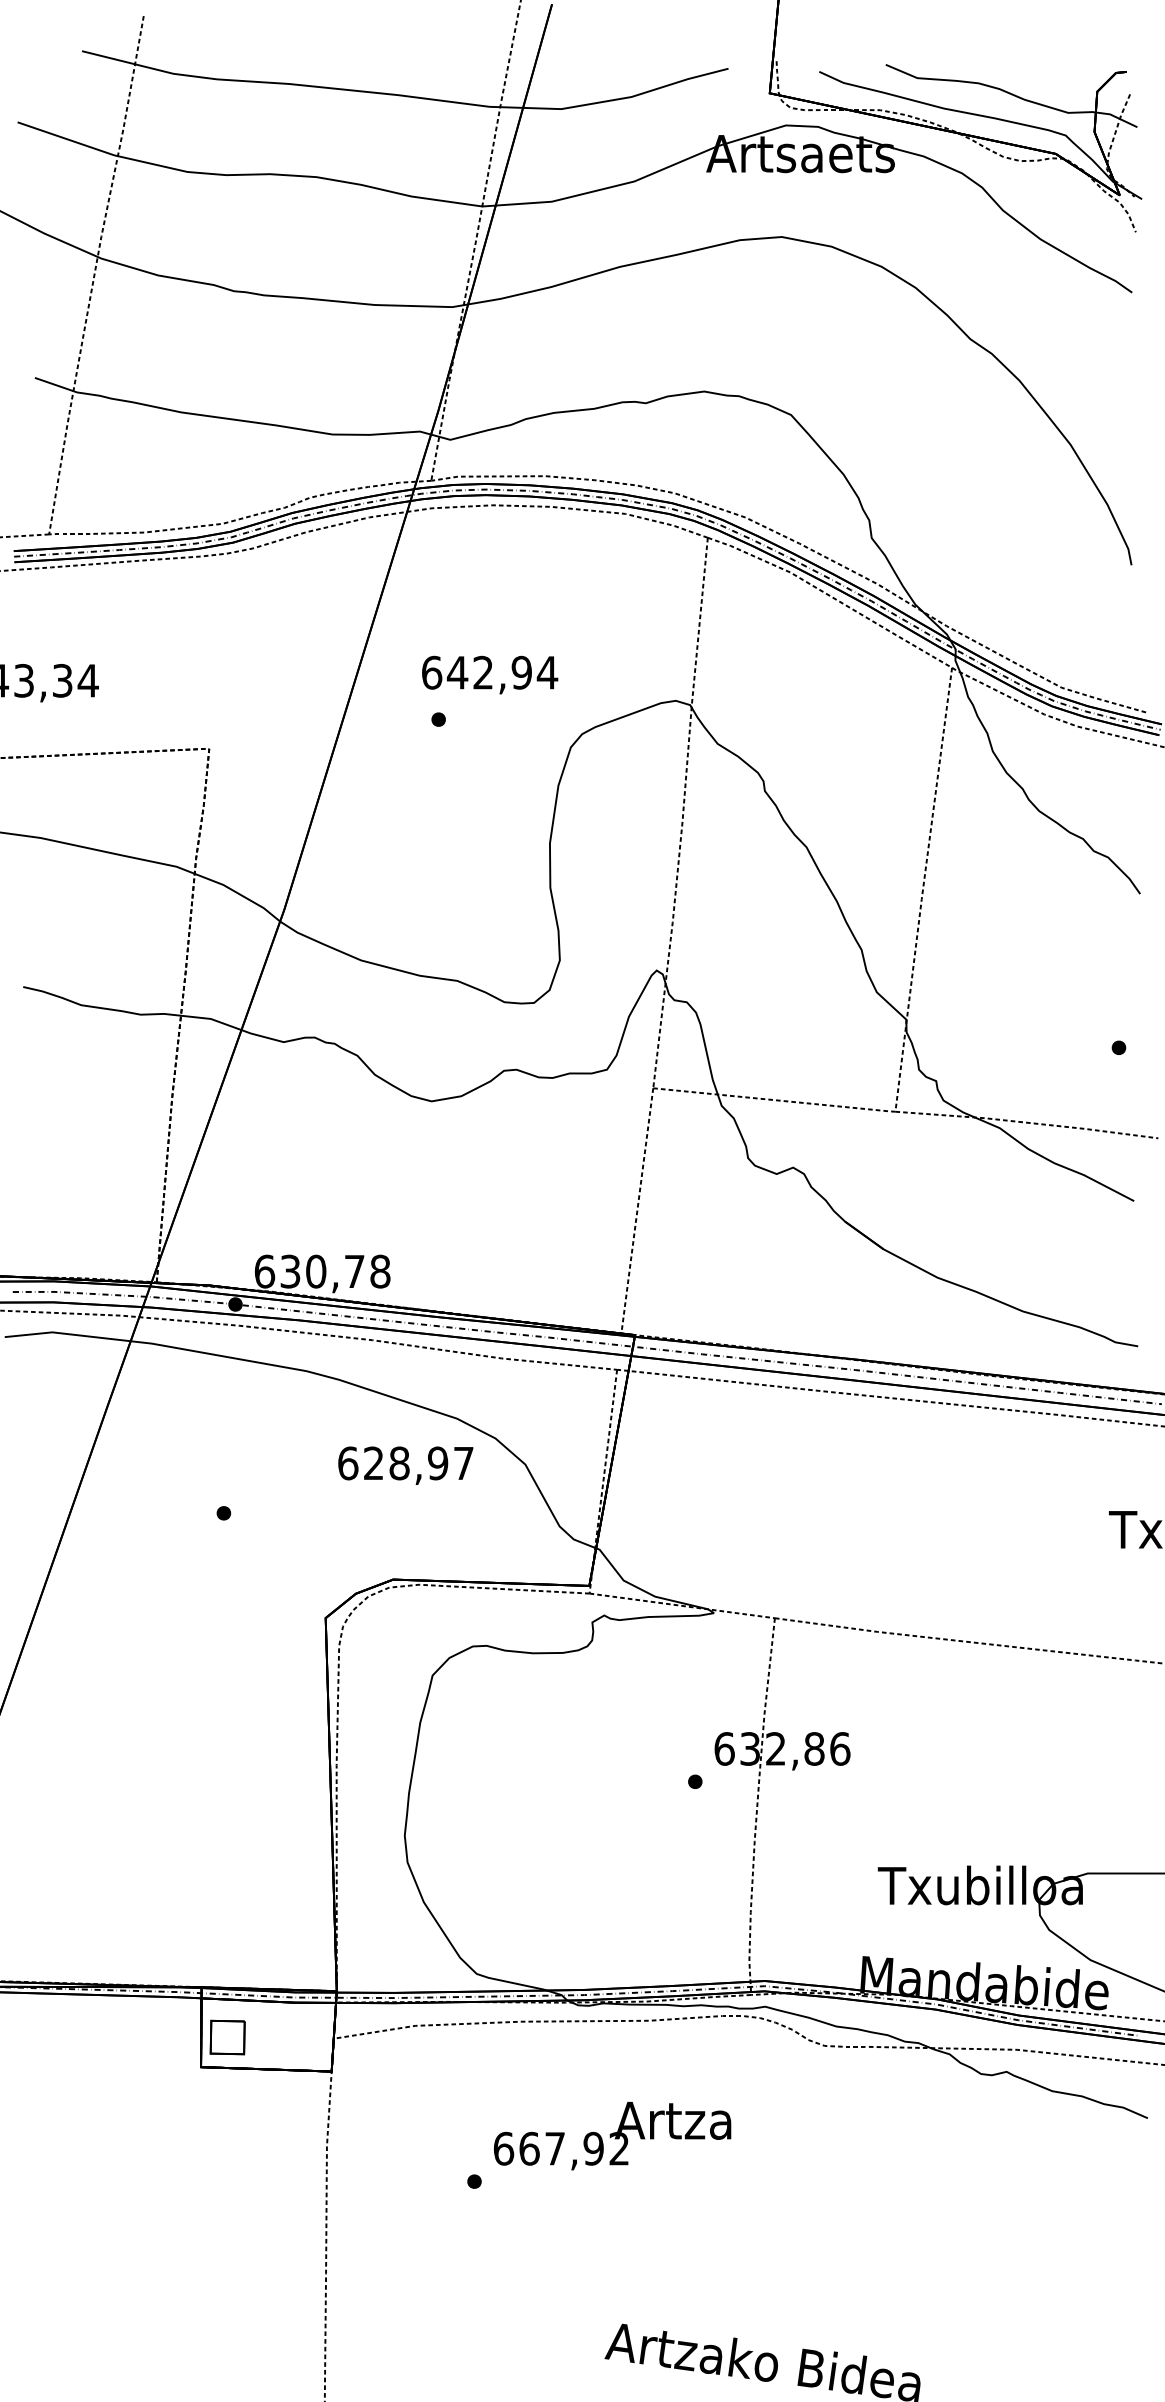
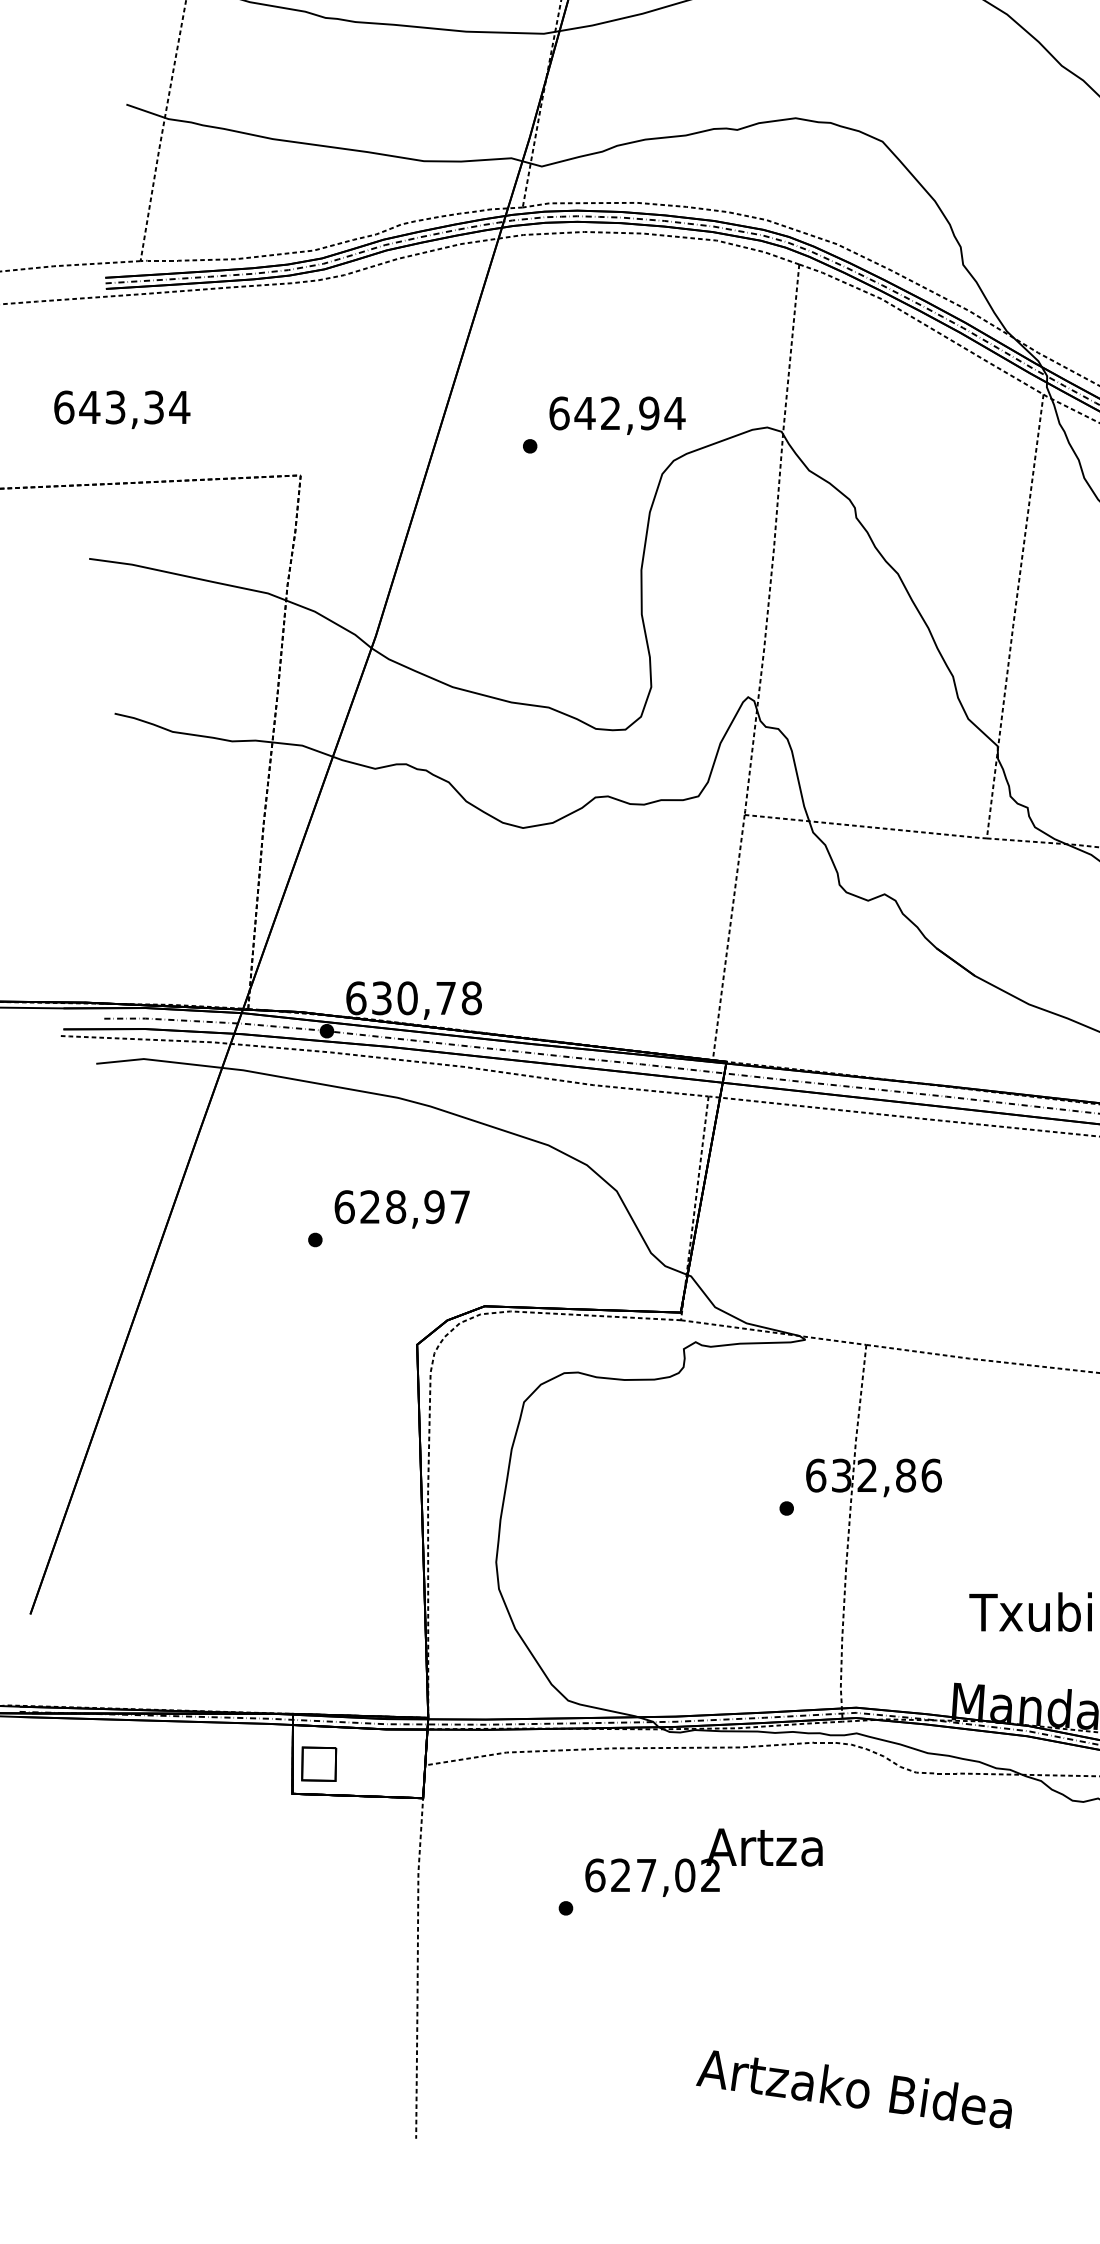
text: (490, 674) -> (617, 415), moved
text: (405, 1465) -> (401, 1209), moved
text: (561, 2148) -> (652, 1875), 667,92 -> 627,02

